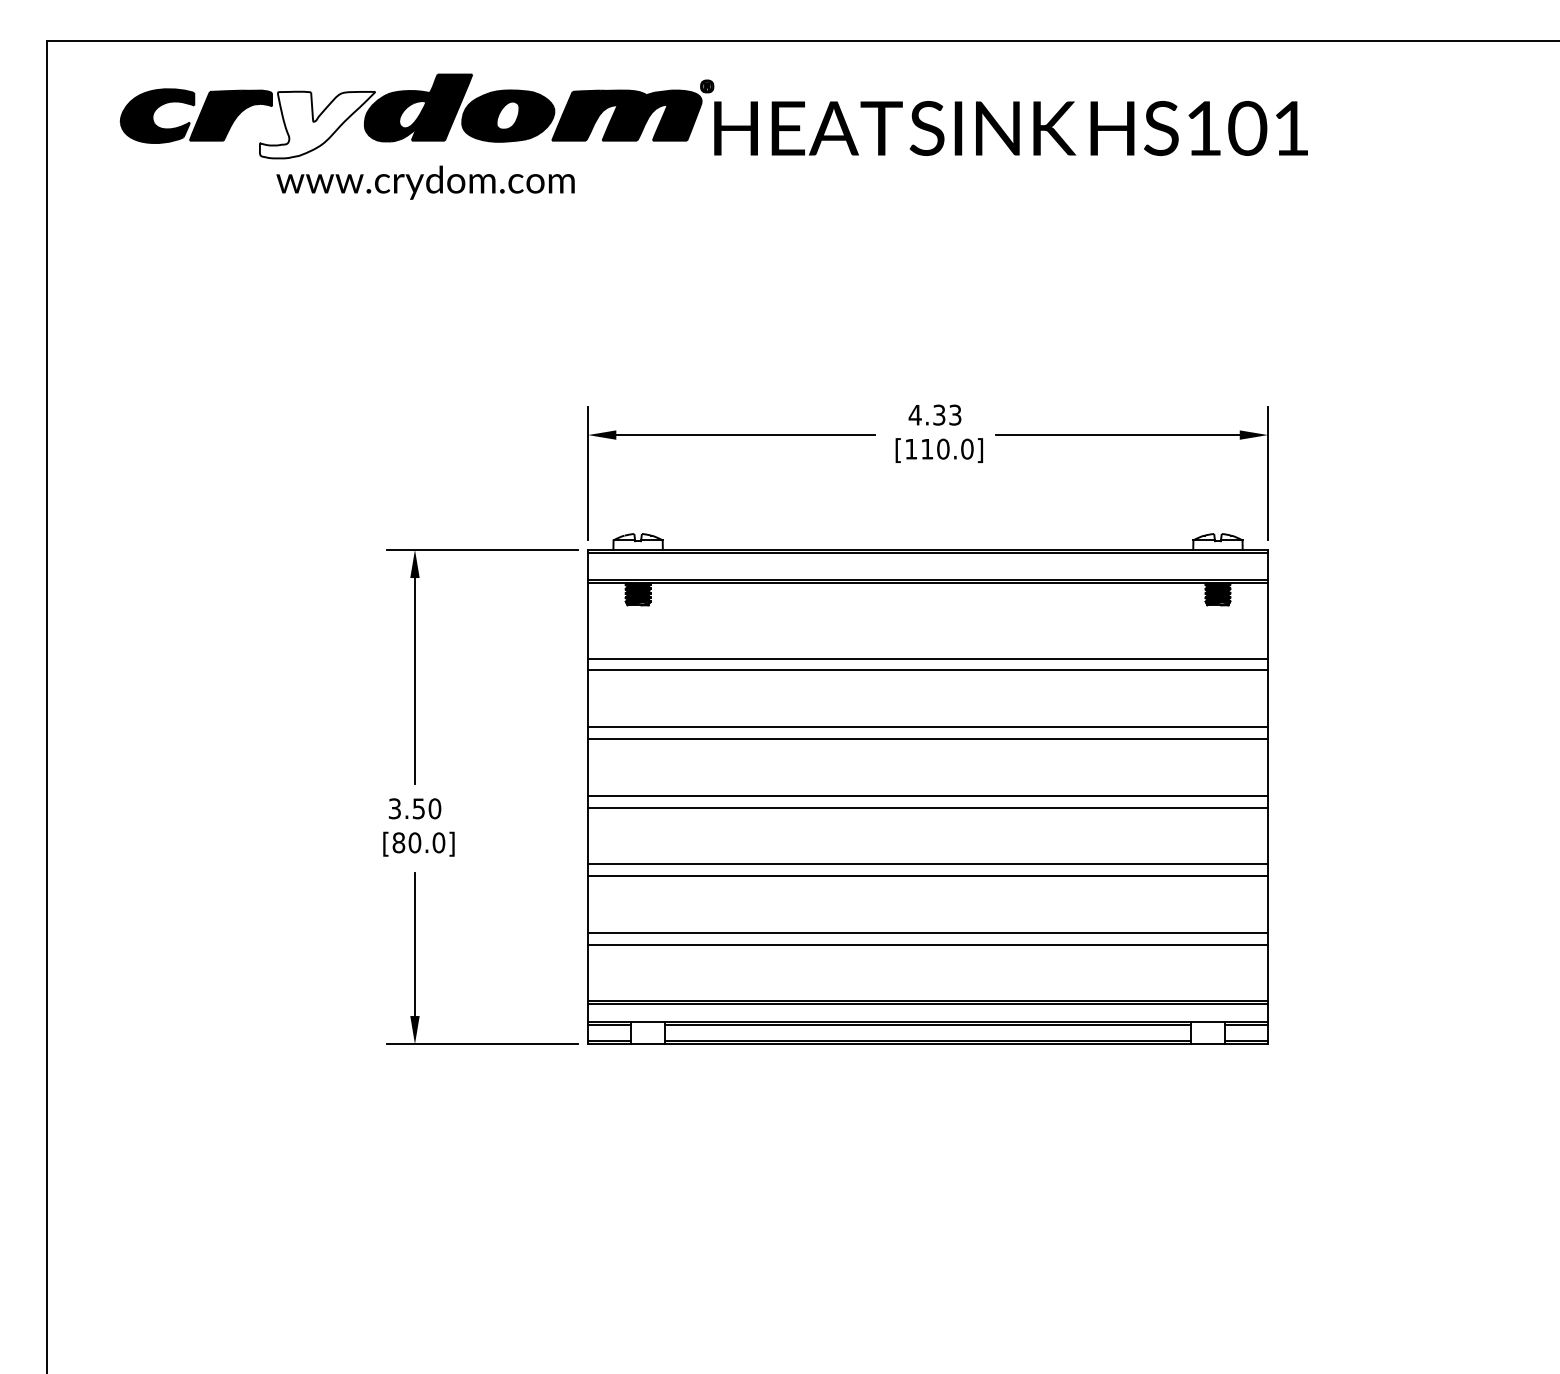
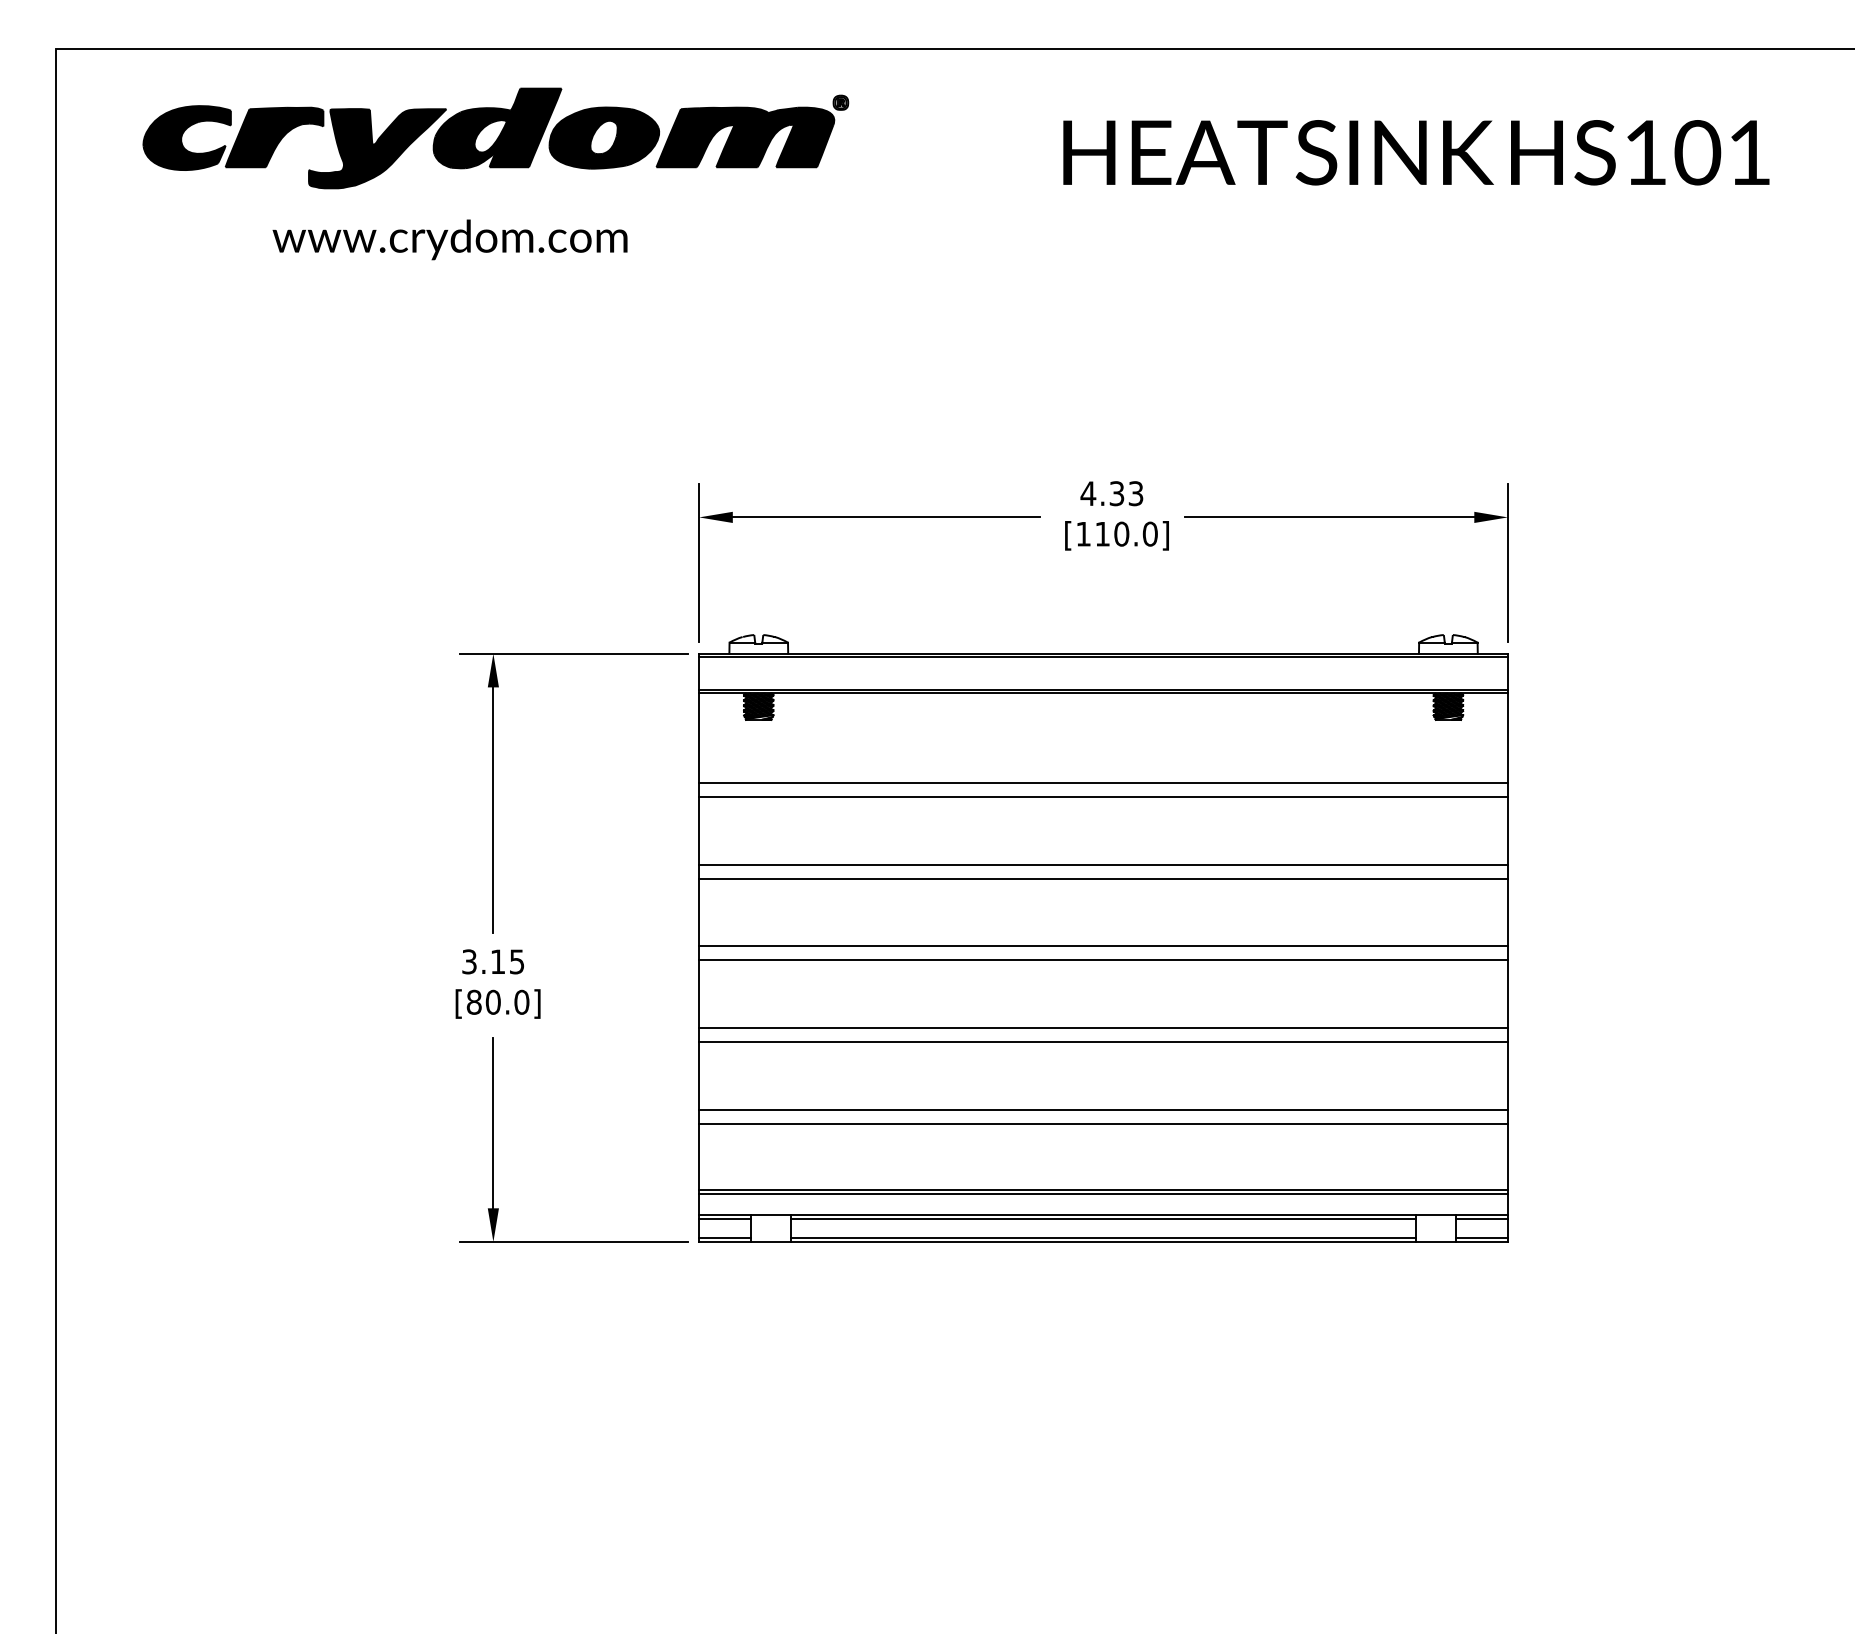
fill: (317, 124) -> (377, 148), added
text: (1010, 128) -> (1415, 152), moved
text: (425, 182) -> (449, 239), moved
text: (427, 808) -> (508, 961), 3.50 -> 3.15

